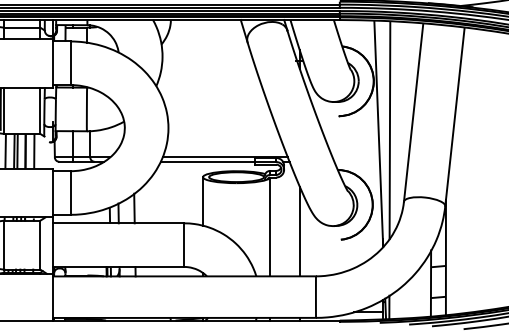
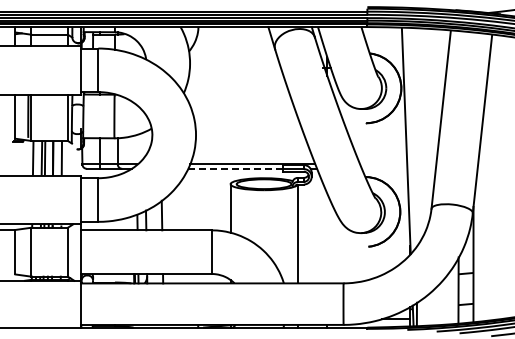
line: (389, 130) -> (417, 137), removed
line: (207, 161) -> (235, 168), solid -> dashed
line: (299, 231) -> (327, 238), removed

